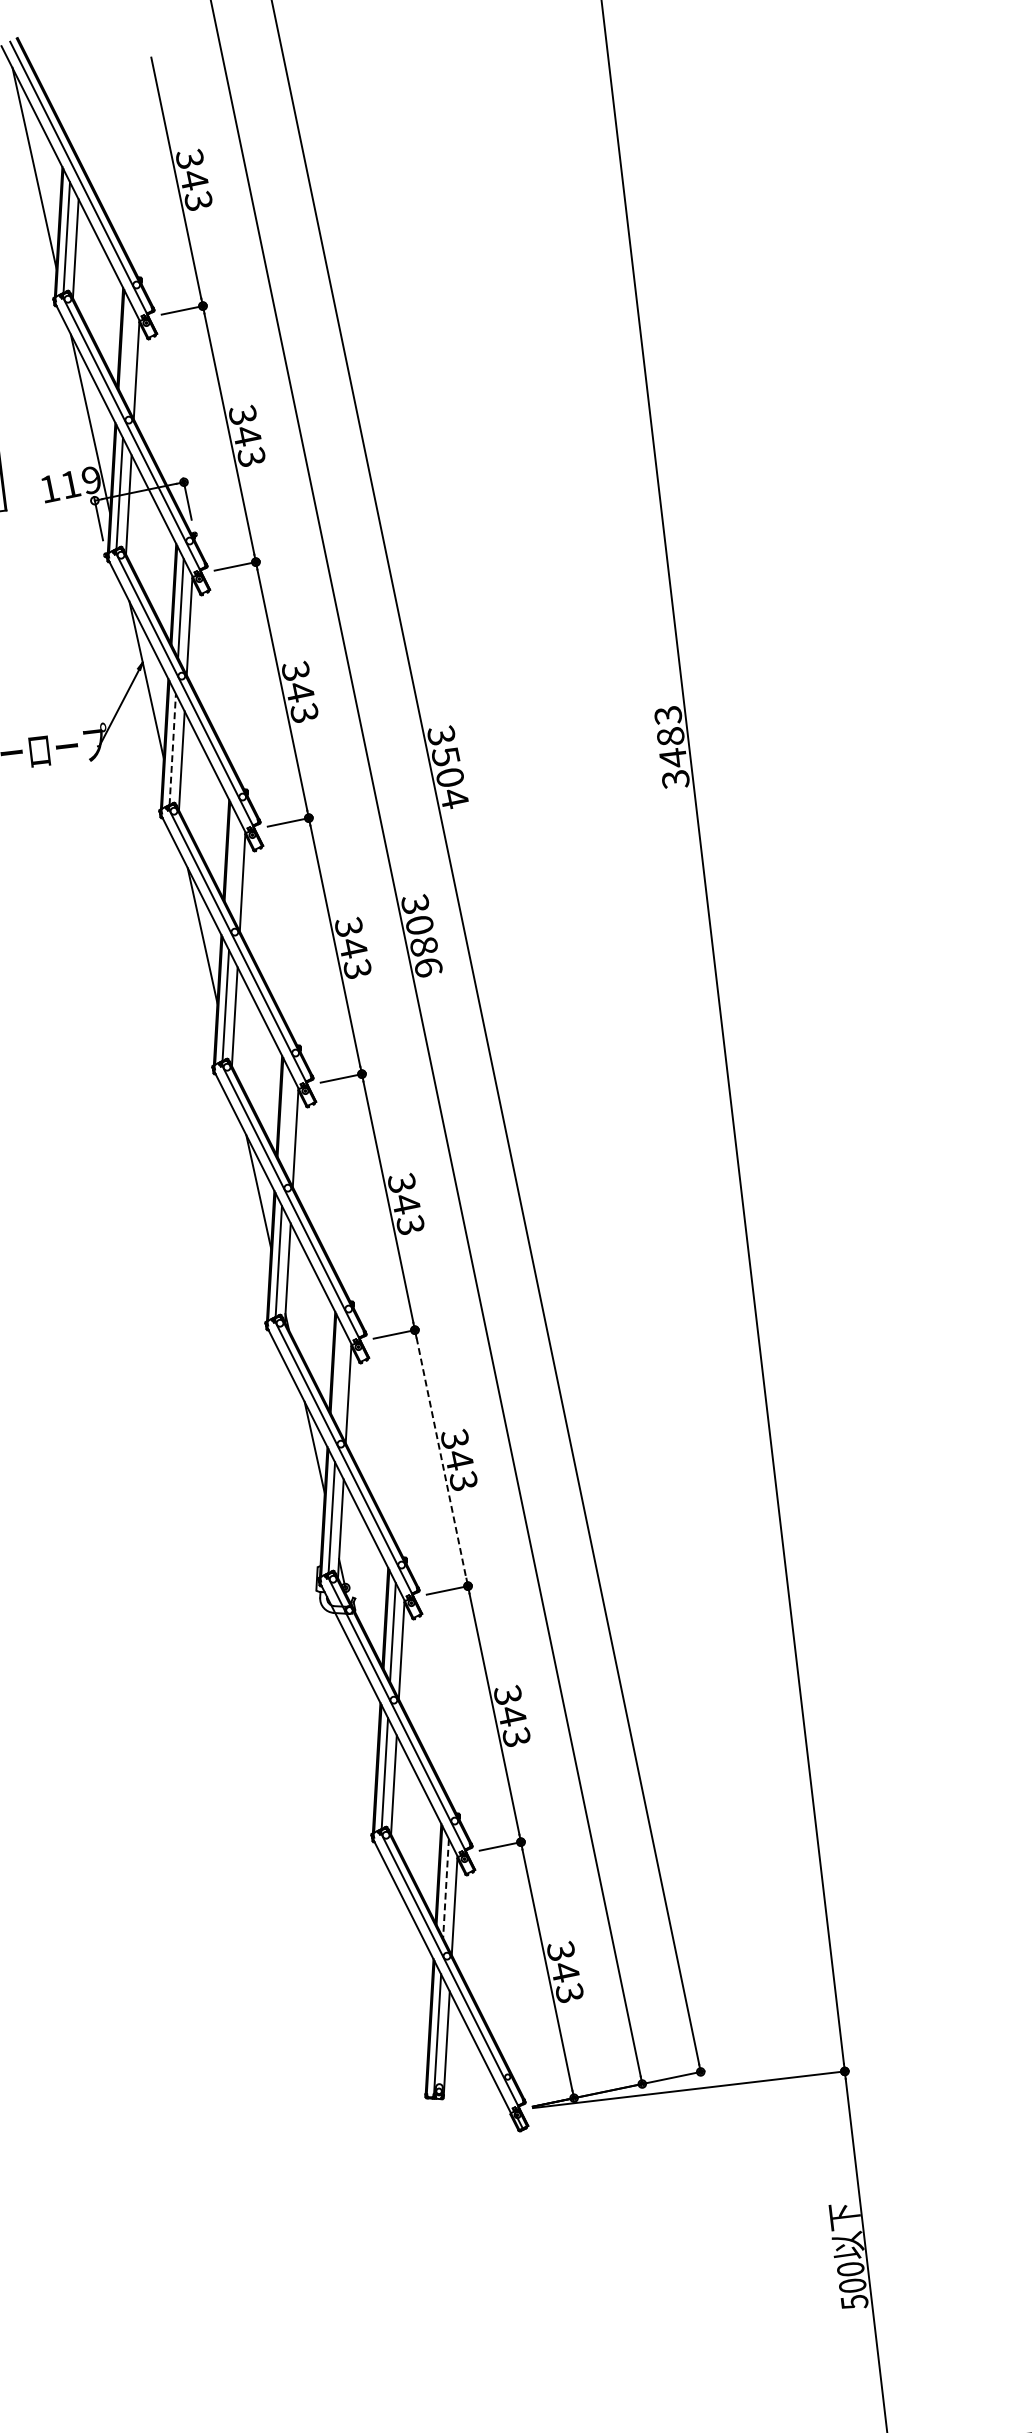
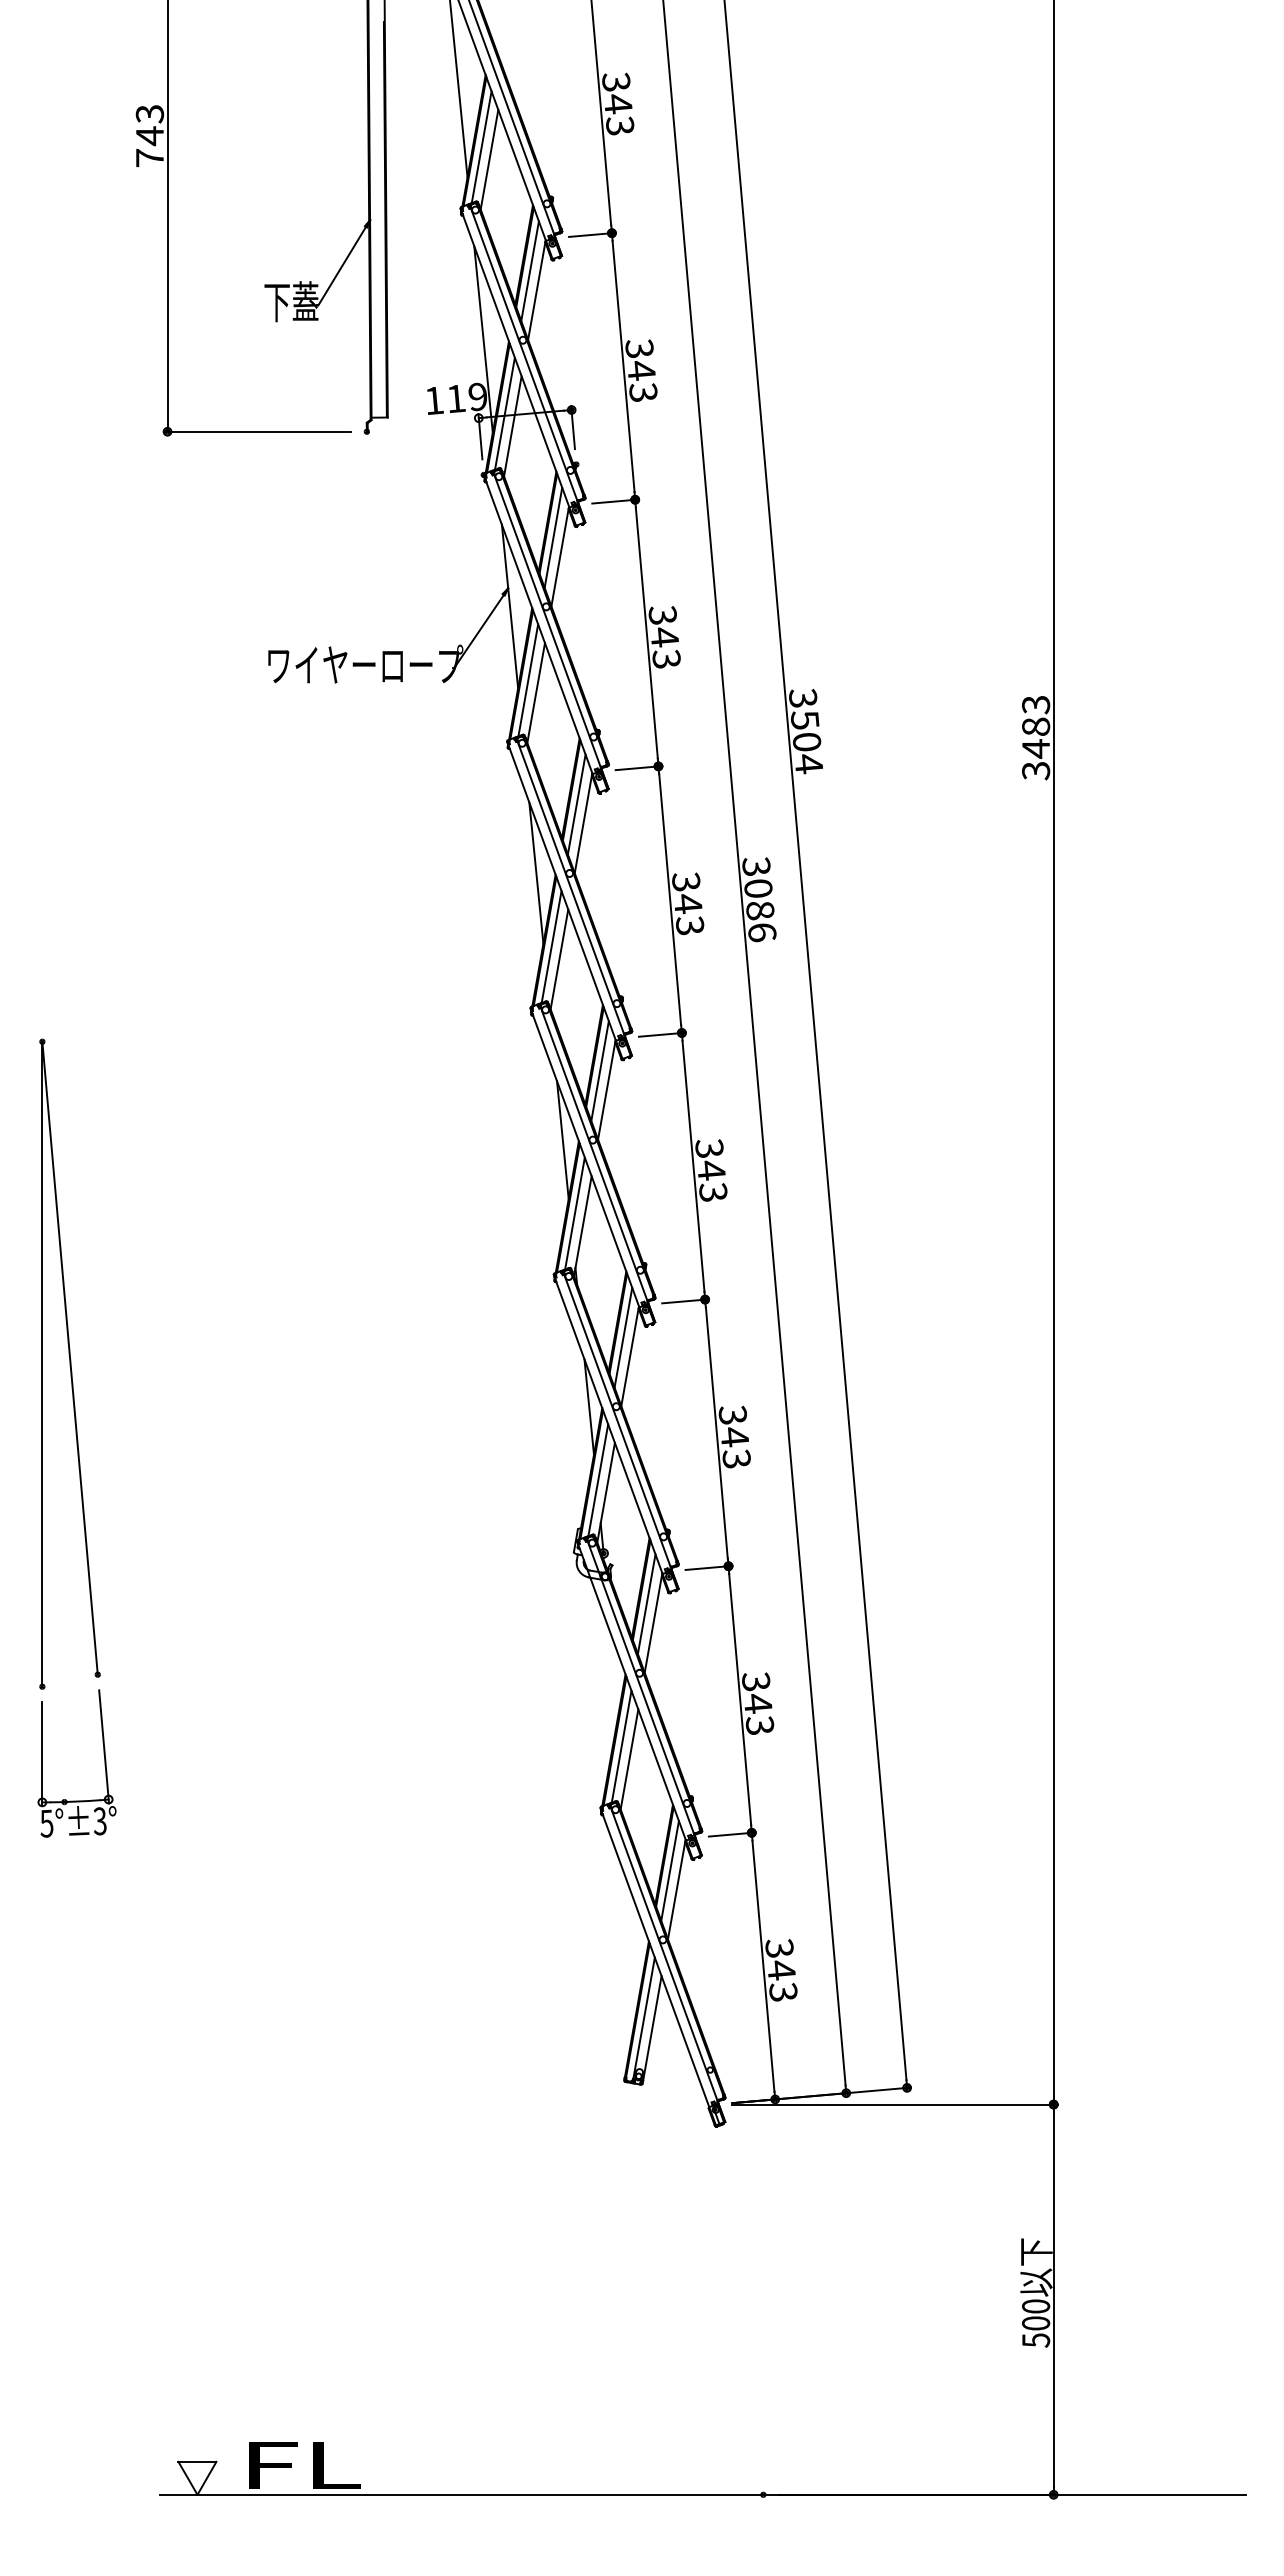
line: (127, 352) -> (529, 271), added
line: (172, 749) -> (528, 680), dashed -> solid
line: (233, 864) -> (576, 804), added
line: (286, 1120) -> (599, 1071), added
line: (340, 1376) -> (623, 1337), added
line: (441, 1458) -> (716, 1433), dashed -> solid
line: (446, 1887) -> (670, 1870), dashed -> solid

